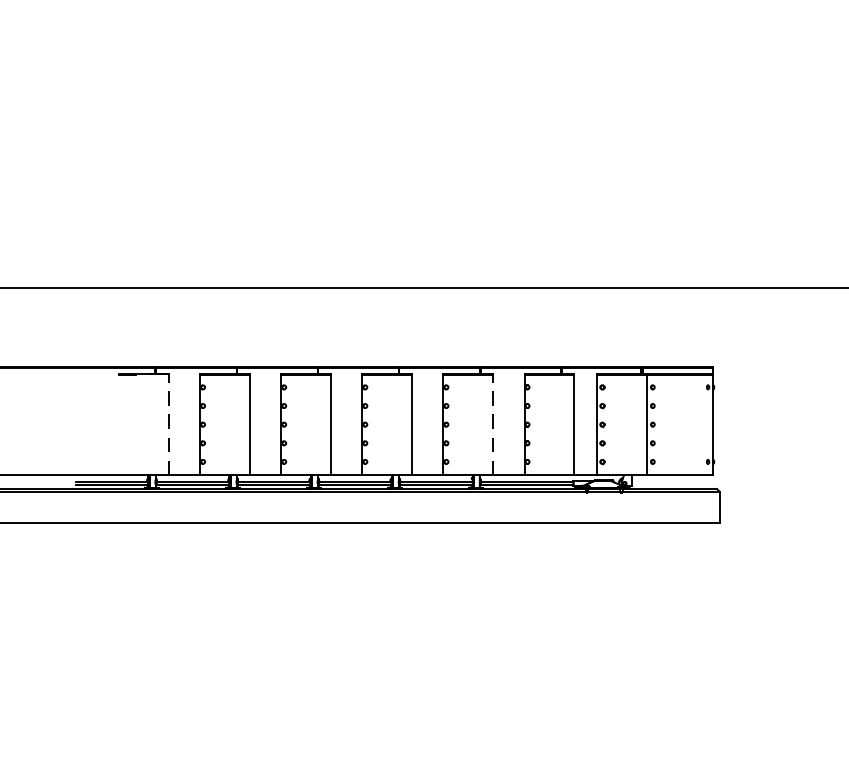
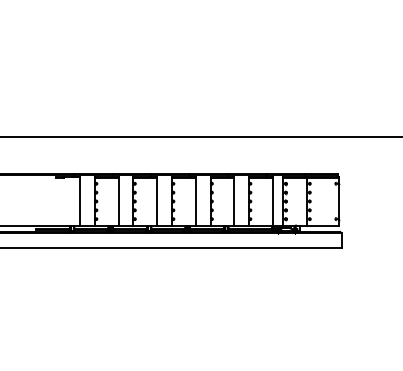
line: (169, 422) -> (80, 200), dashed -> solid
line: (494, 422) -> (234, 200), dashed -> solid

